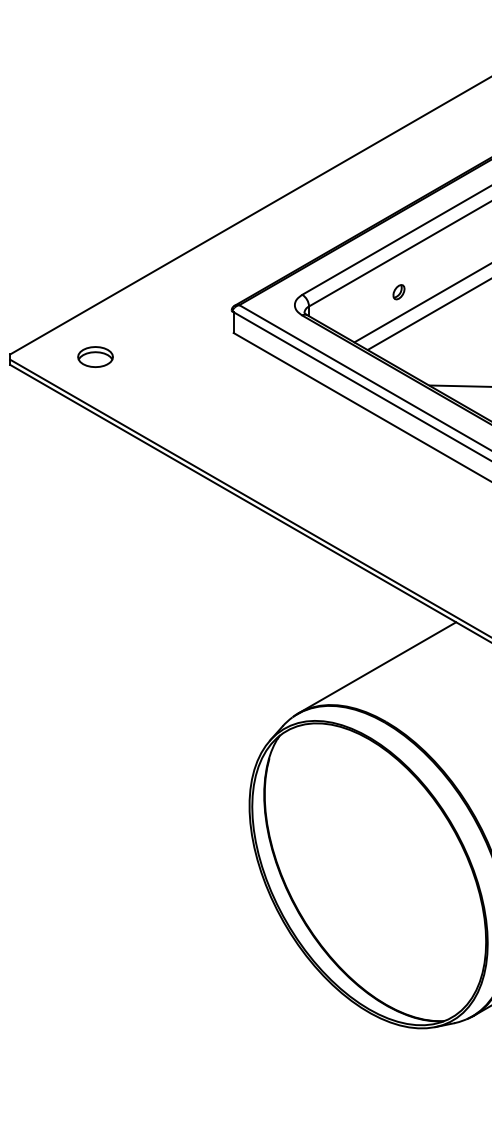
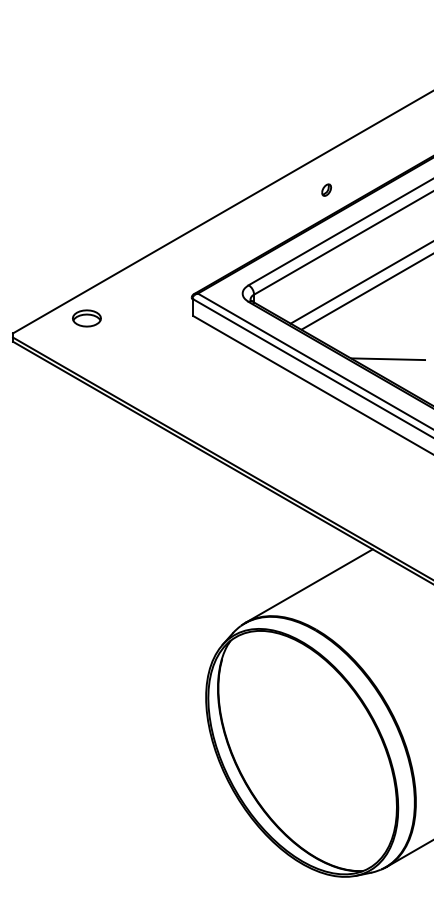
part: (398, 291) -> (326, 189), moved
part: (95, 357) -> (86, 318), moved

